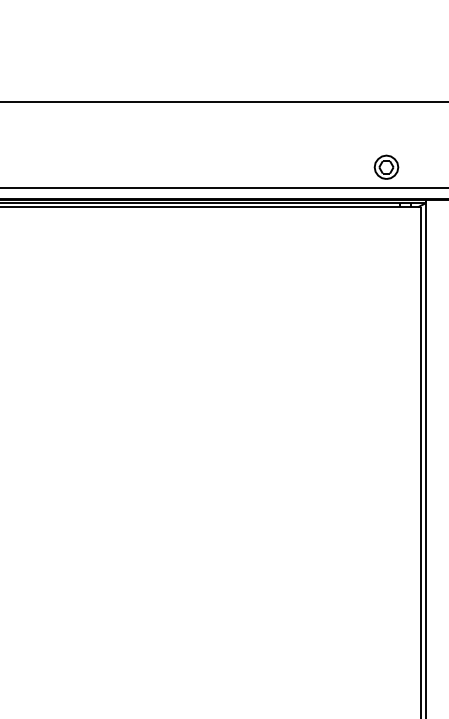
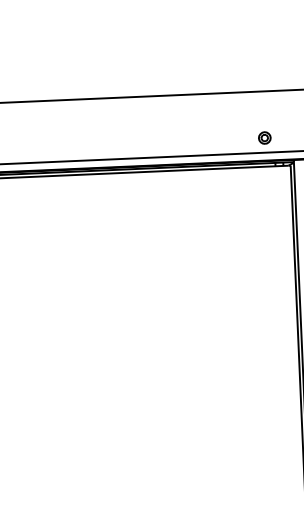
part: (386, 166) -> (264, 137), size x0.7

